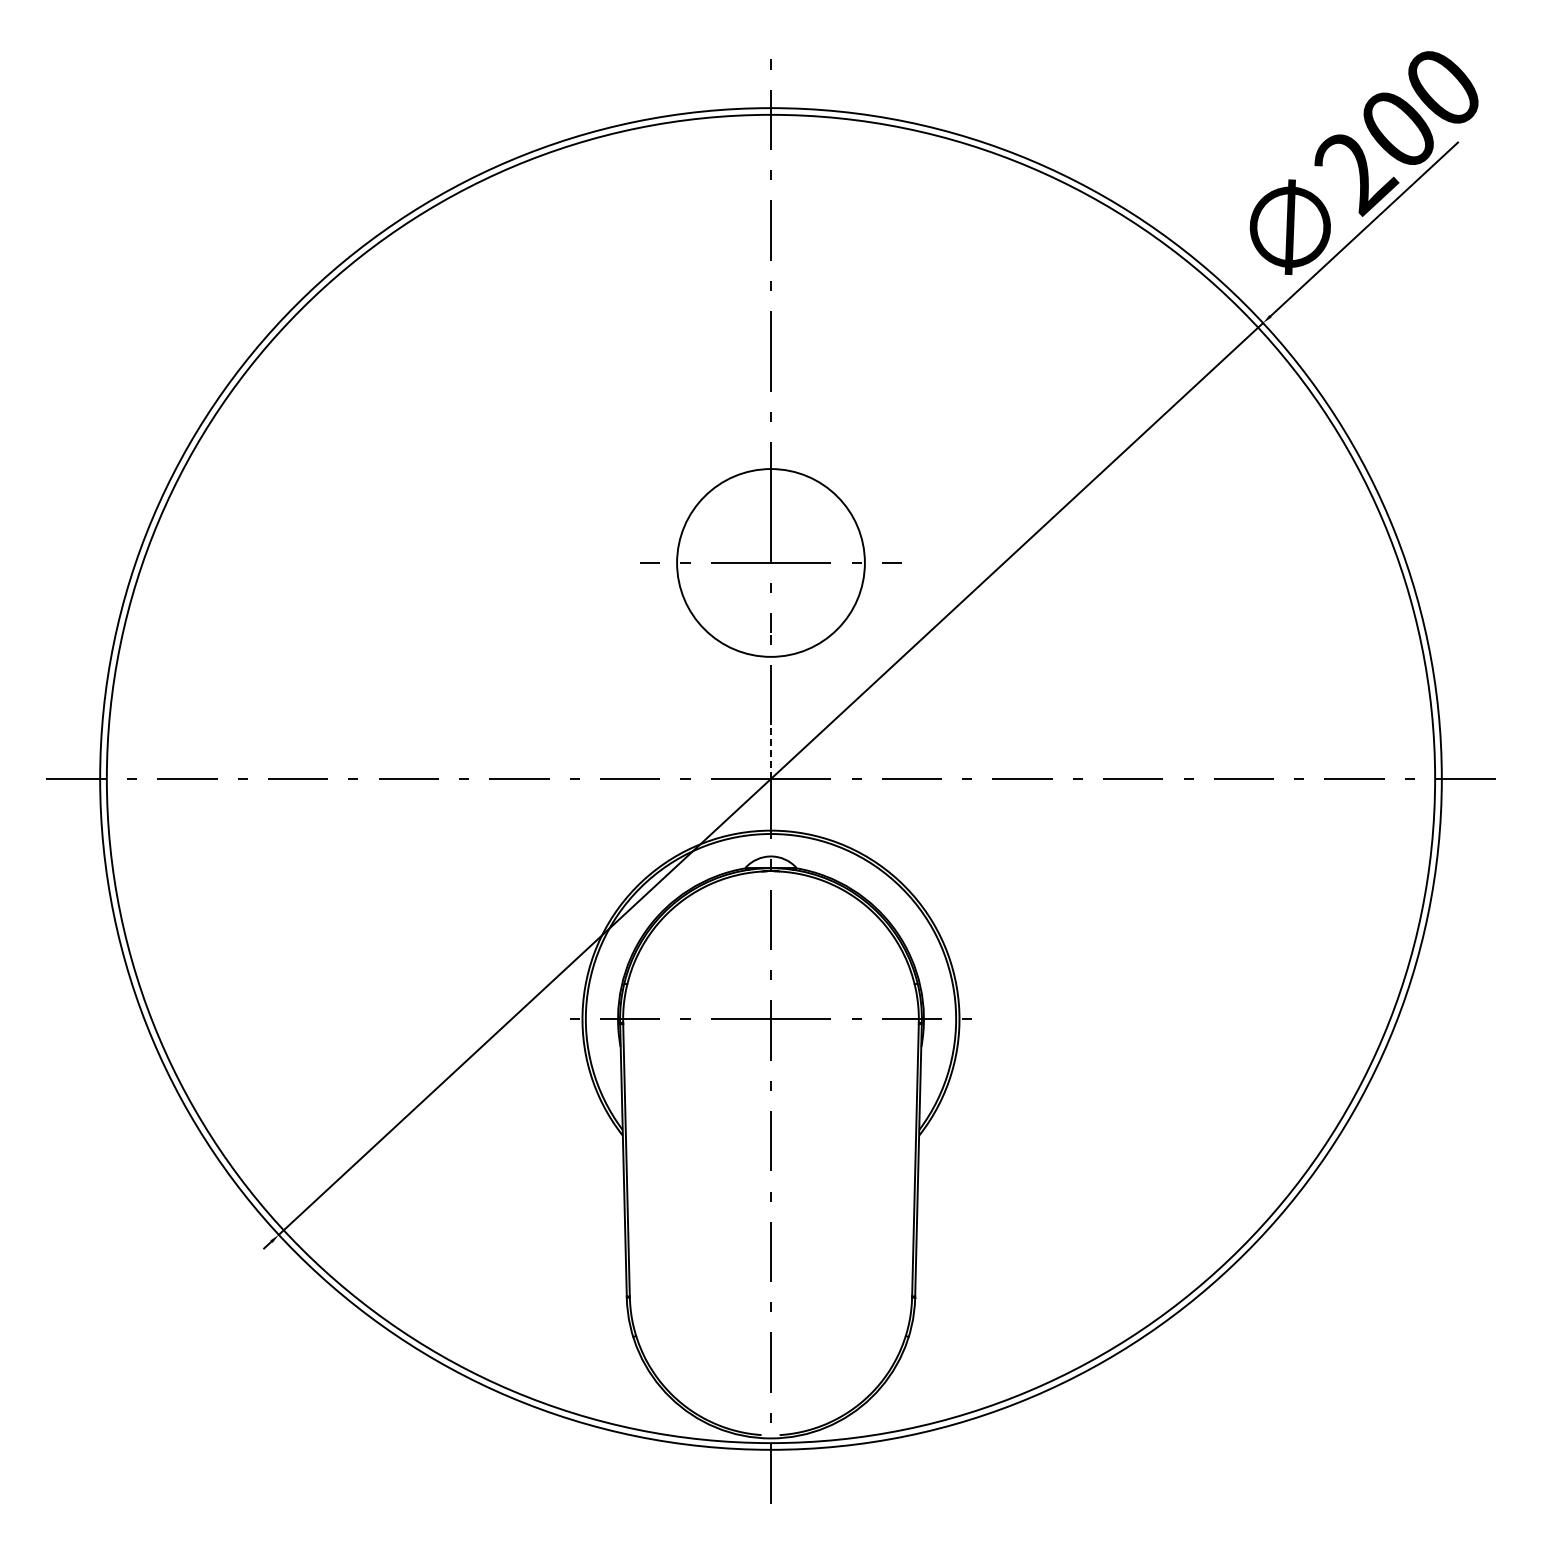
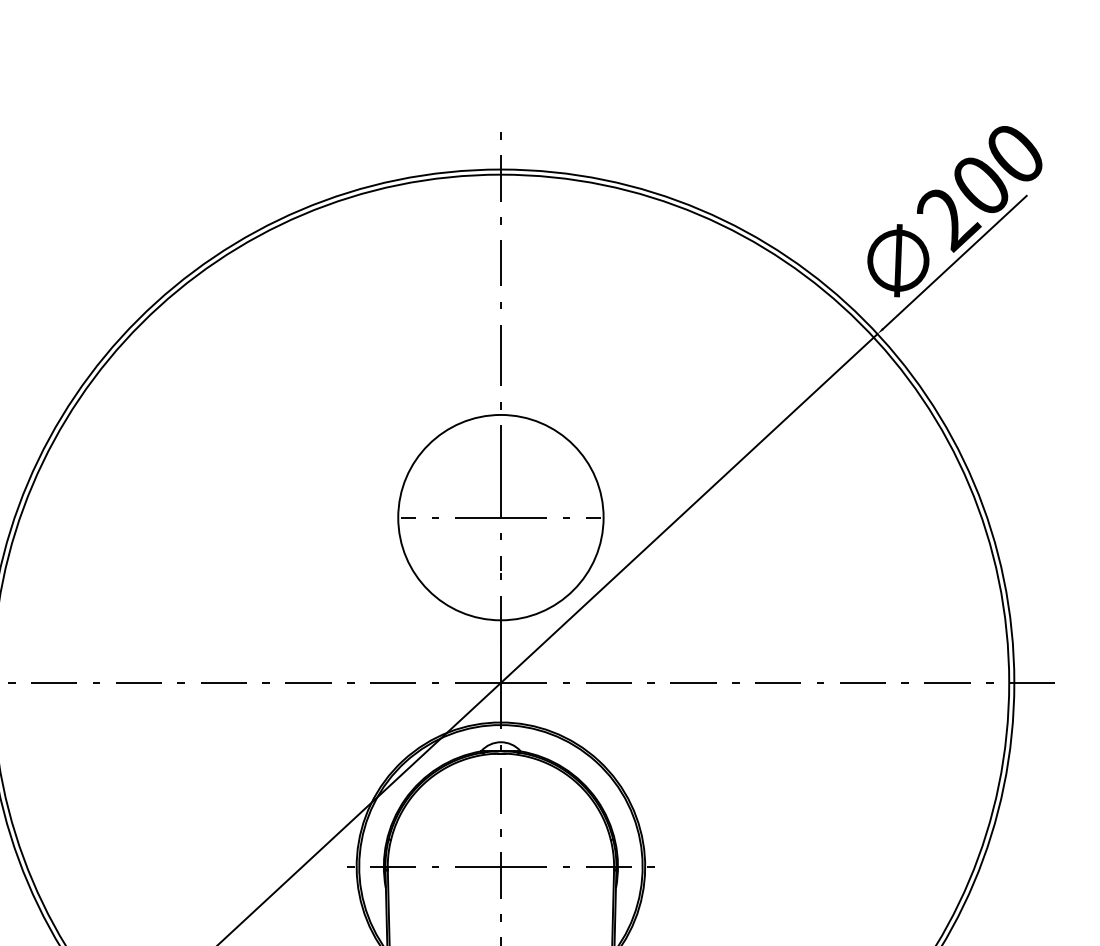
circle: (770, 562) -> (500, 517), size x1.43
line: (771, 752) -> (501, 662), dashed -> solid

